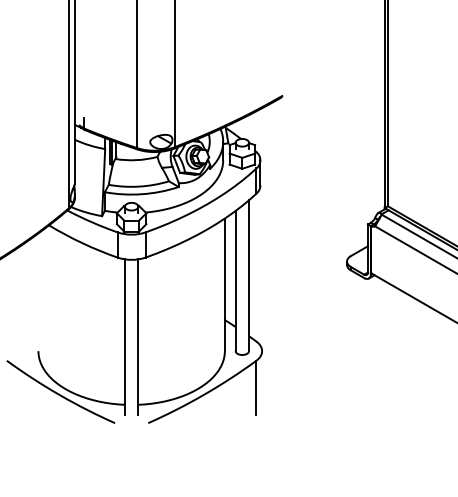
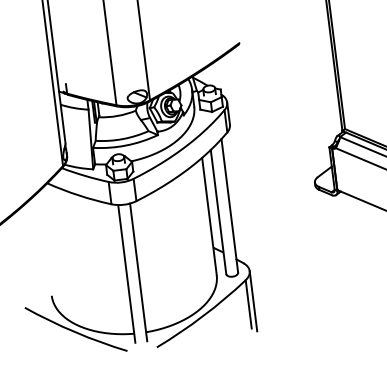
line: (262, 385) -> (253, 301), added

